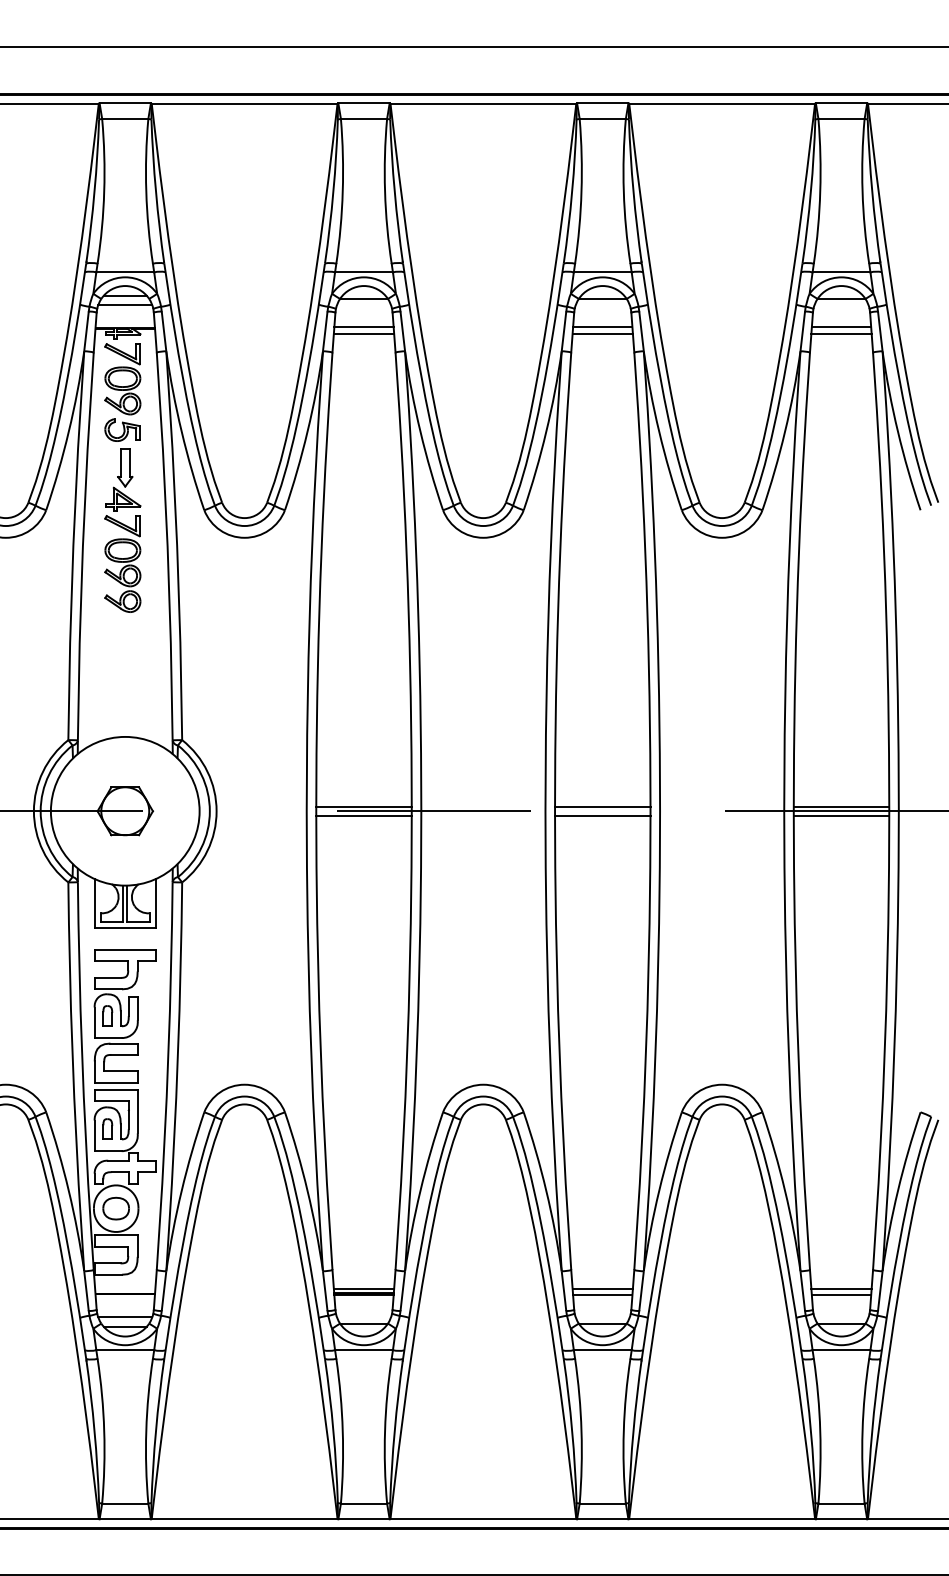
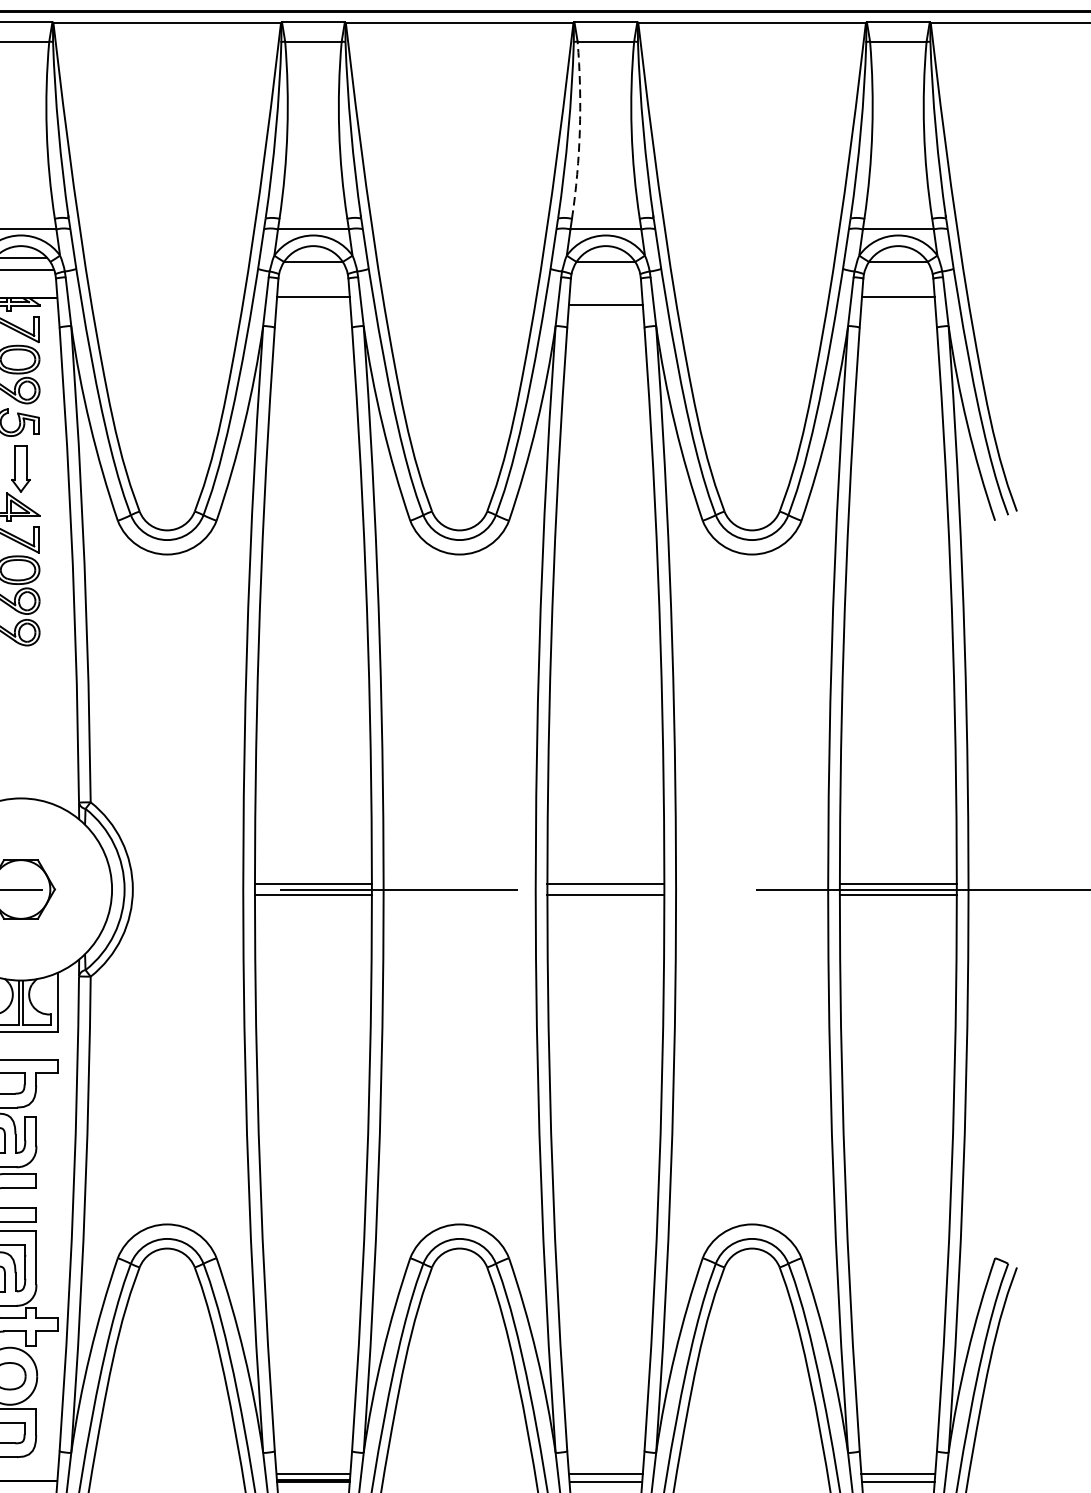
arc: (581, 191) -> (579, 130), solid -> dashed
line: (602, 327) -> (605, 296), removed
line: (363, 333) -> (312, 304), removed
line: (841, 333) -> (898, 304), removed

